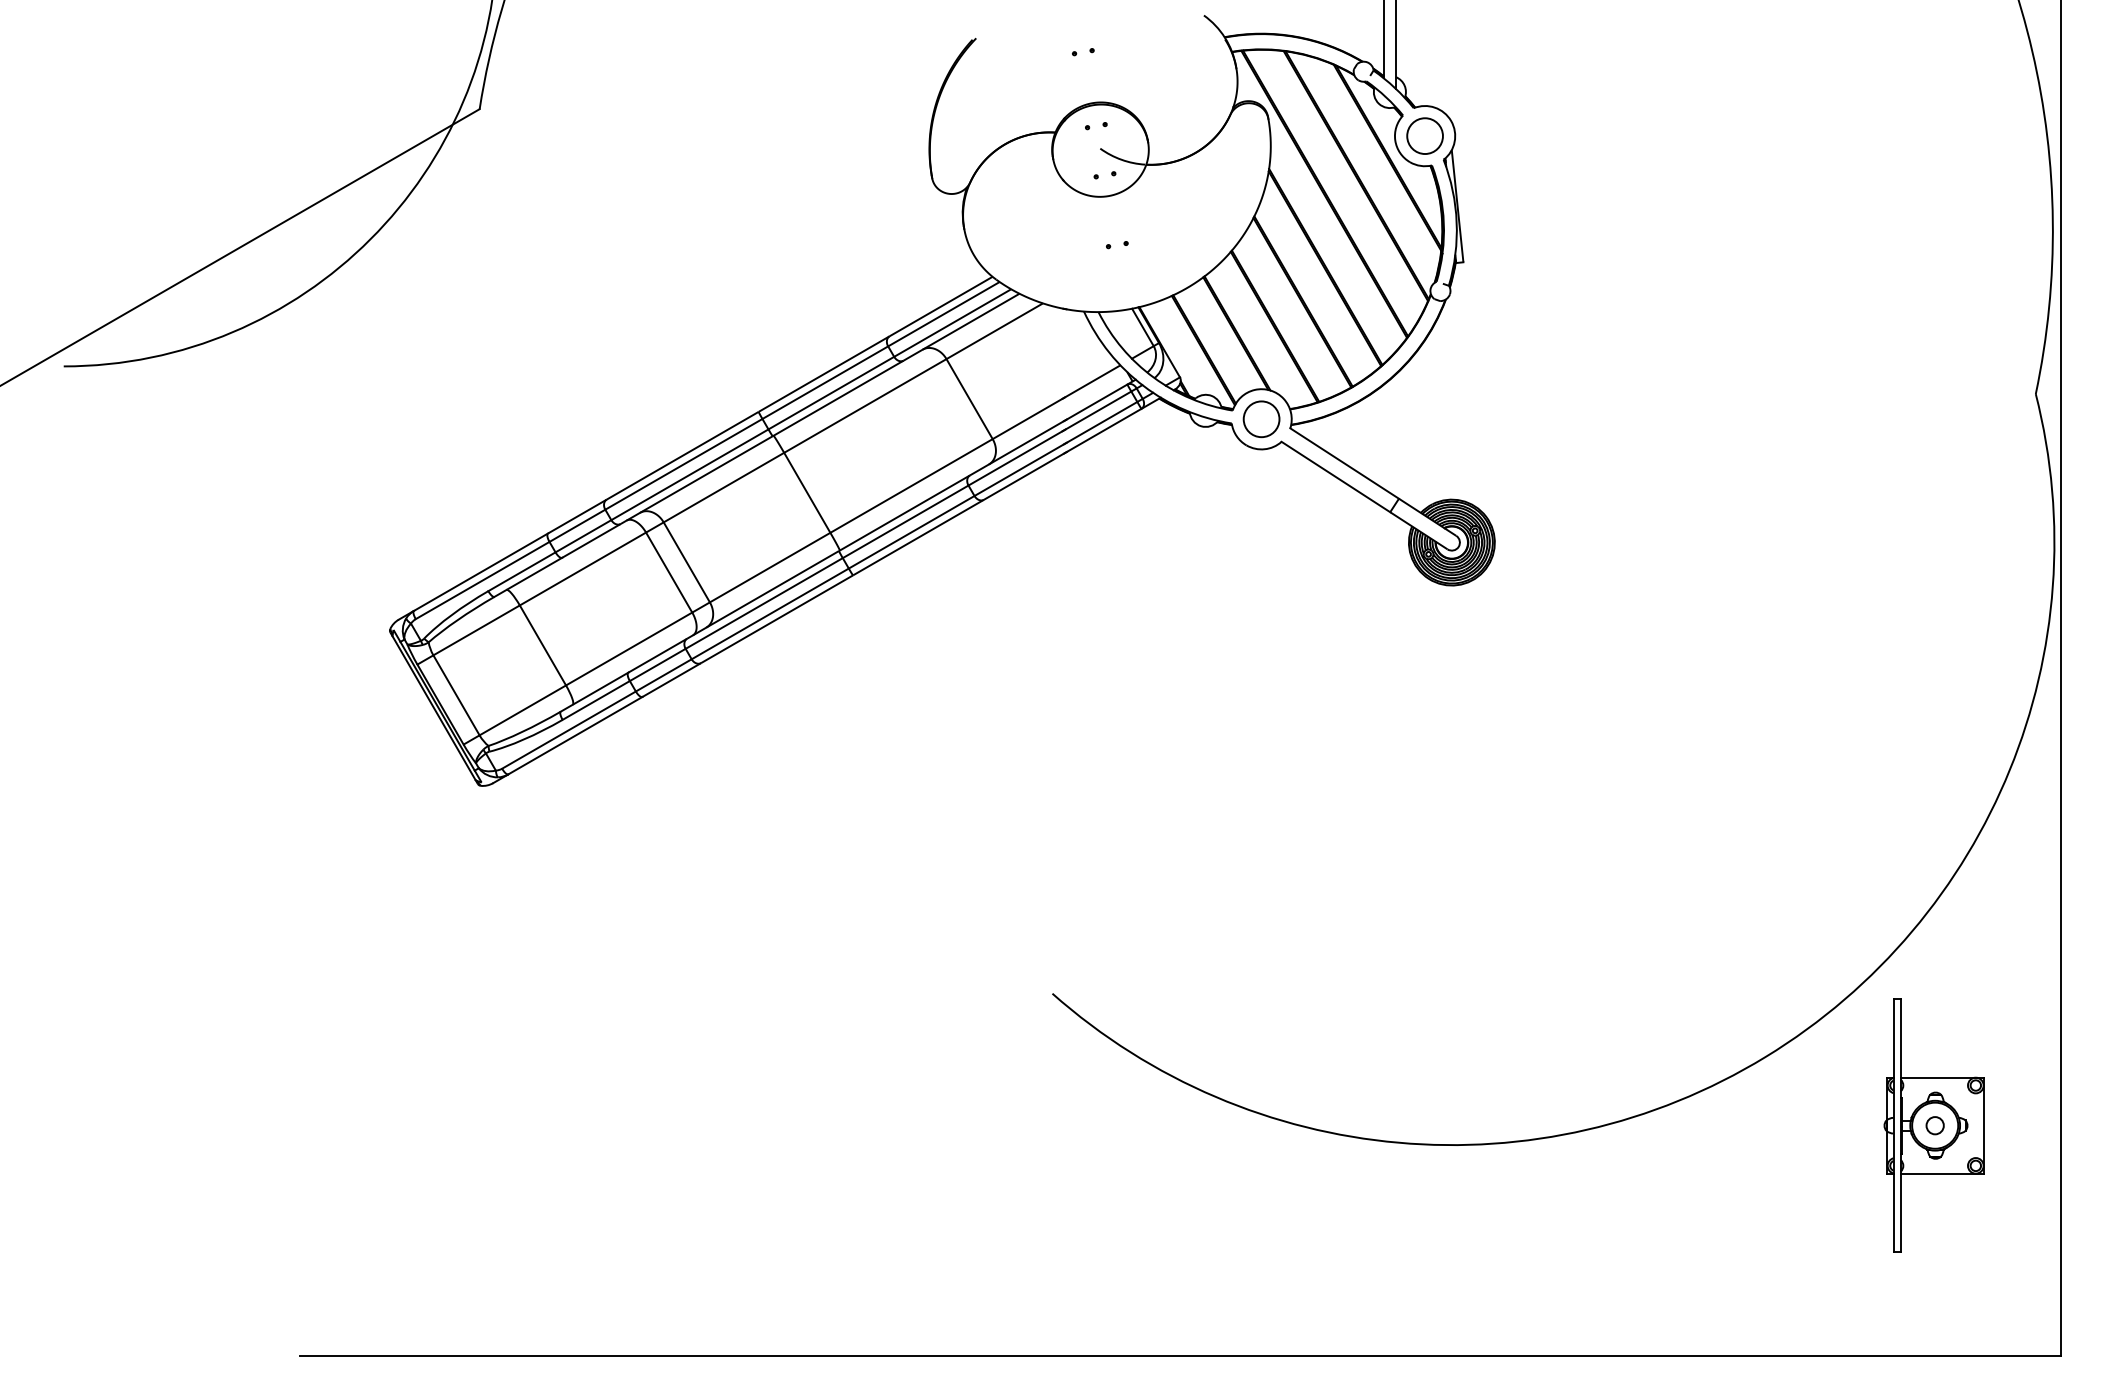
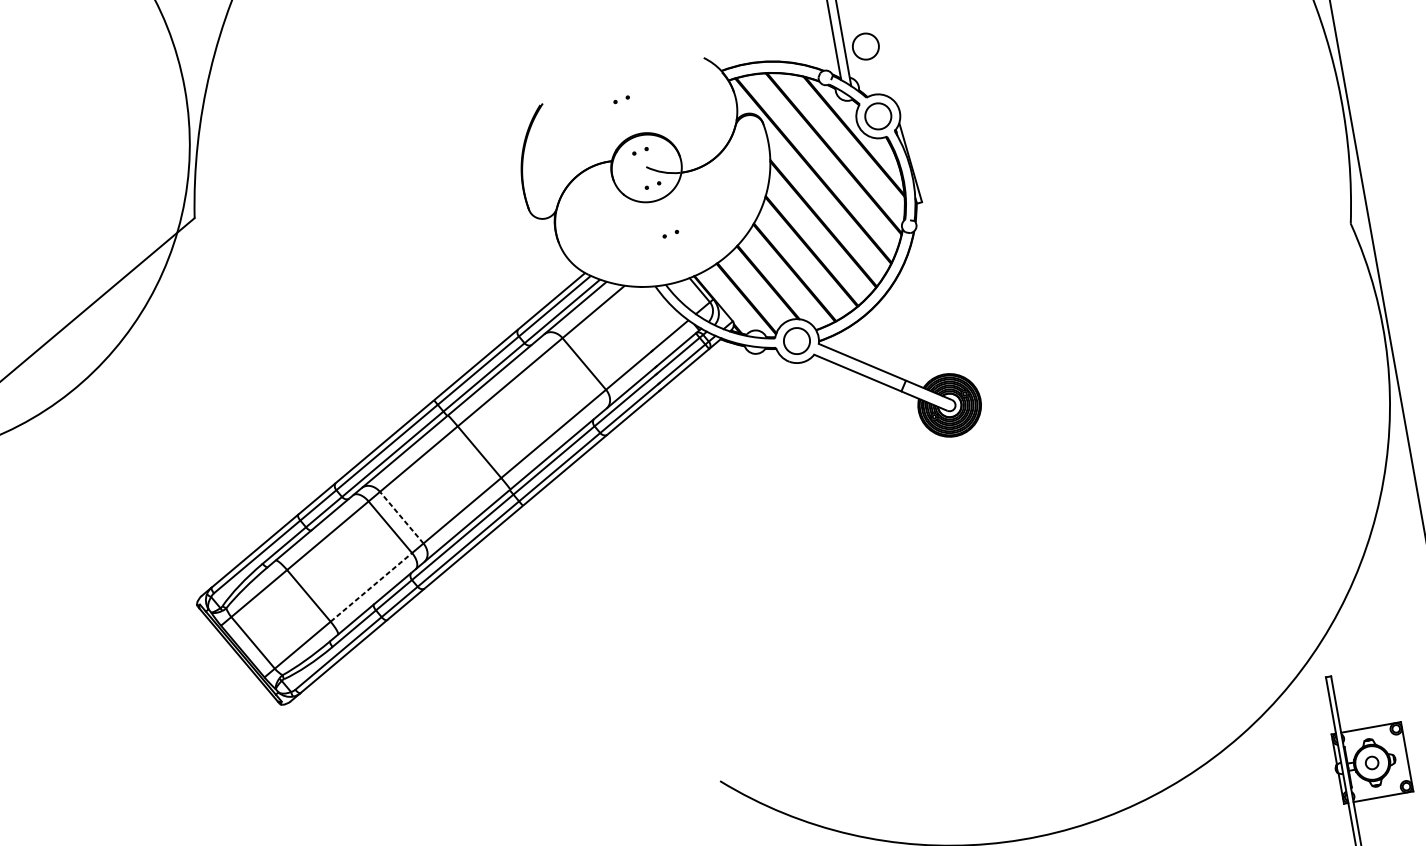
circle: (1424, 38) -> (865, 46), added
line: (686, 561) -> (401, 517), solid -> dashed
line: (629, 649) -> (371, 587), solid -> dashed

